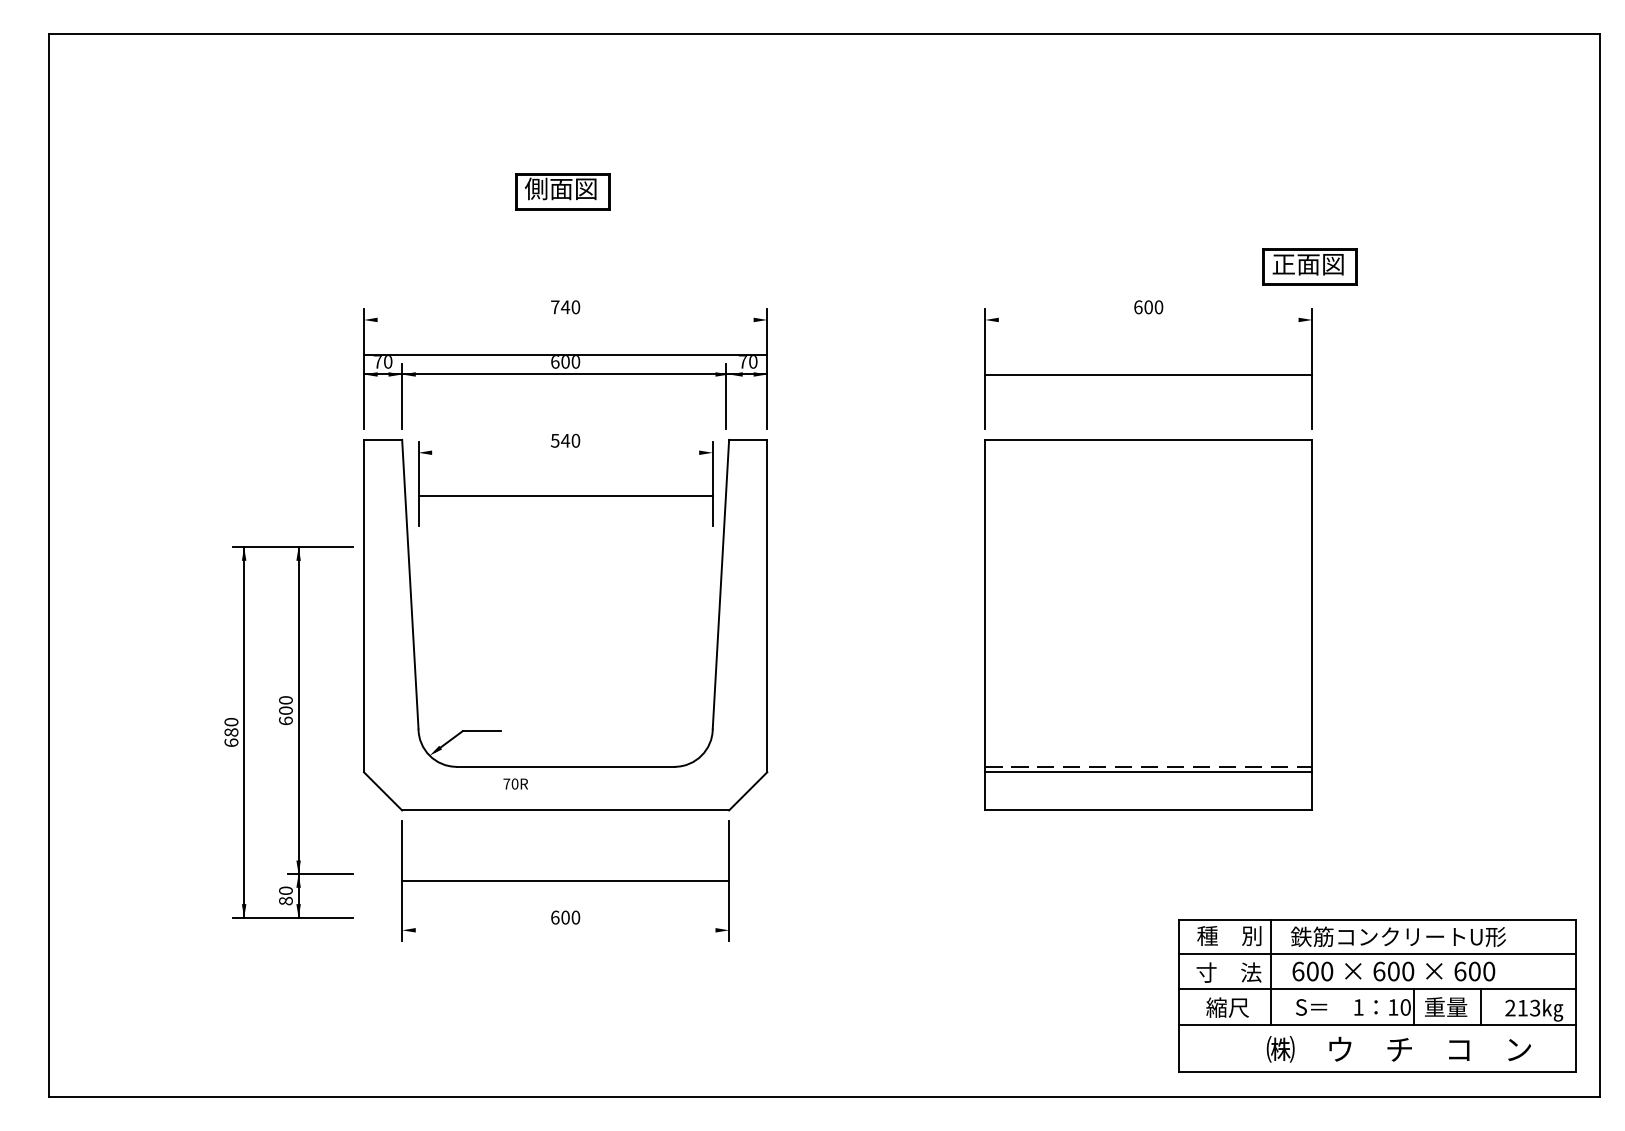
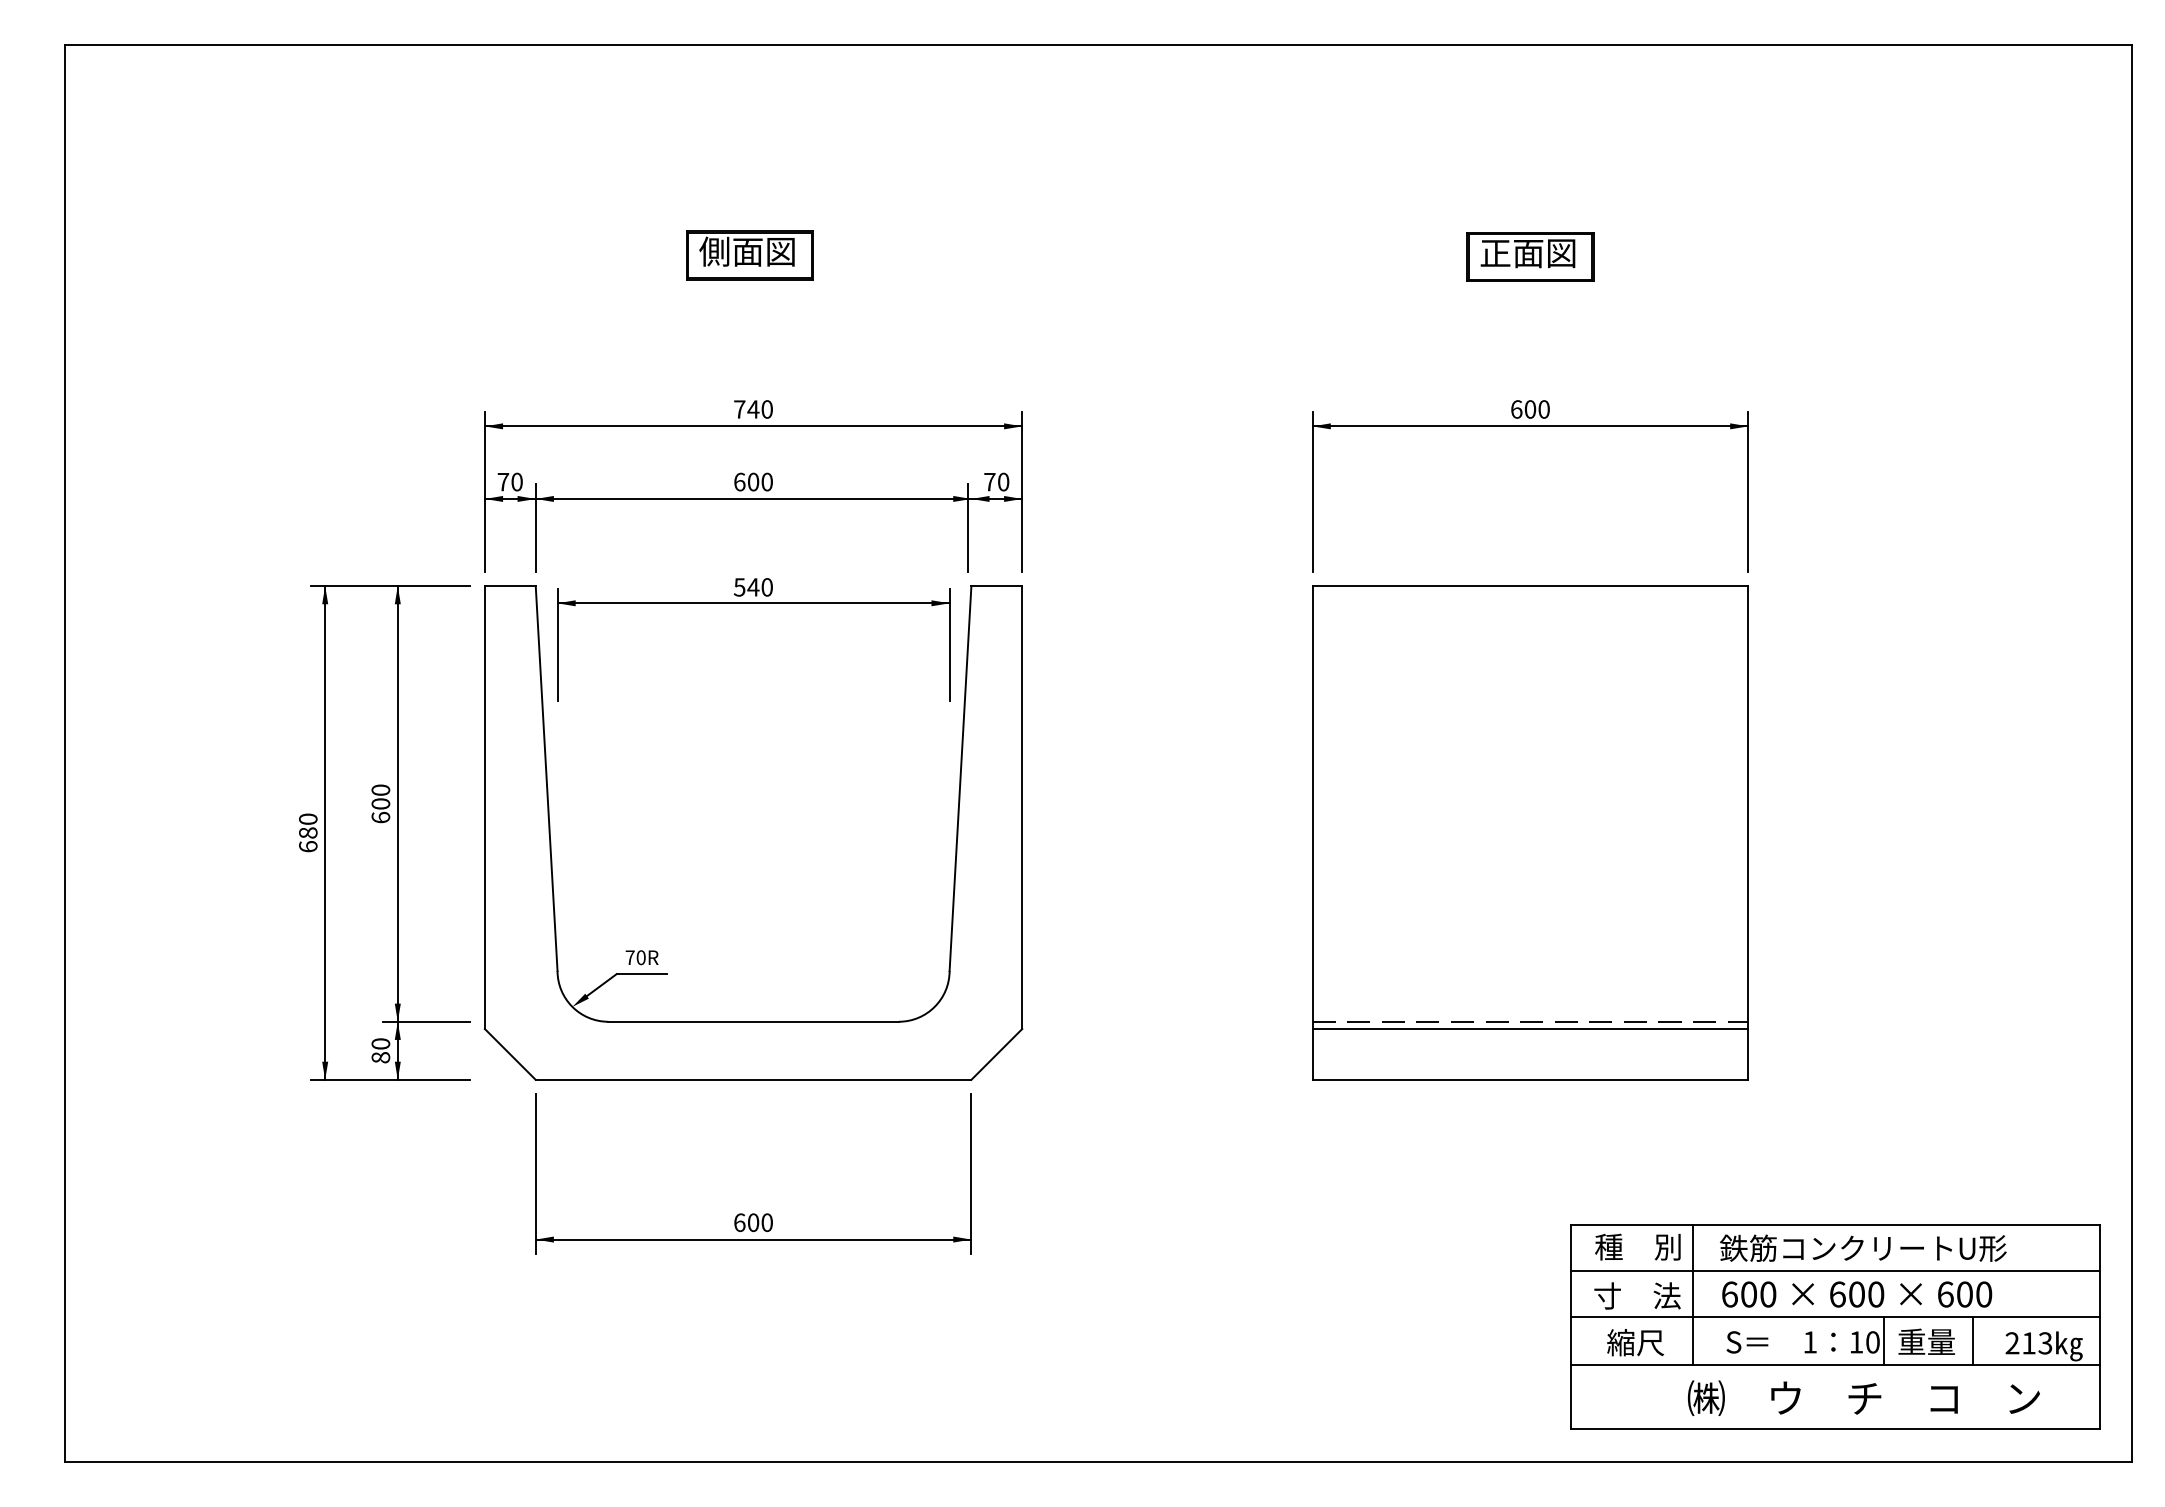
part: (1310, 266) -> (1530, 256), moved
line: (565, 354) -> (753, 426), moved
line: (1148, 374) -> (1530, 426), moved
line: (565, 495) -> (753, 603), moved
part: (288, 732) -> (384, 832), moved
text: (515, 783) -> (641, 957), moved
line: (565, 880) -> (753, 1239), moved

